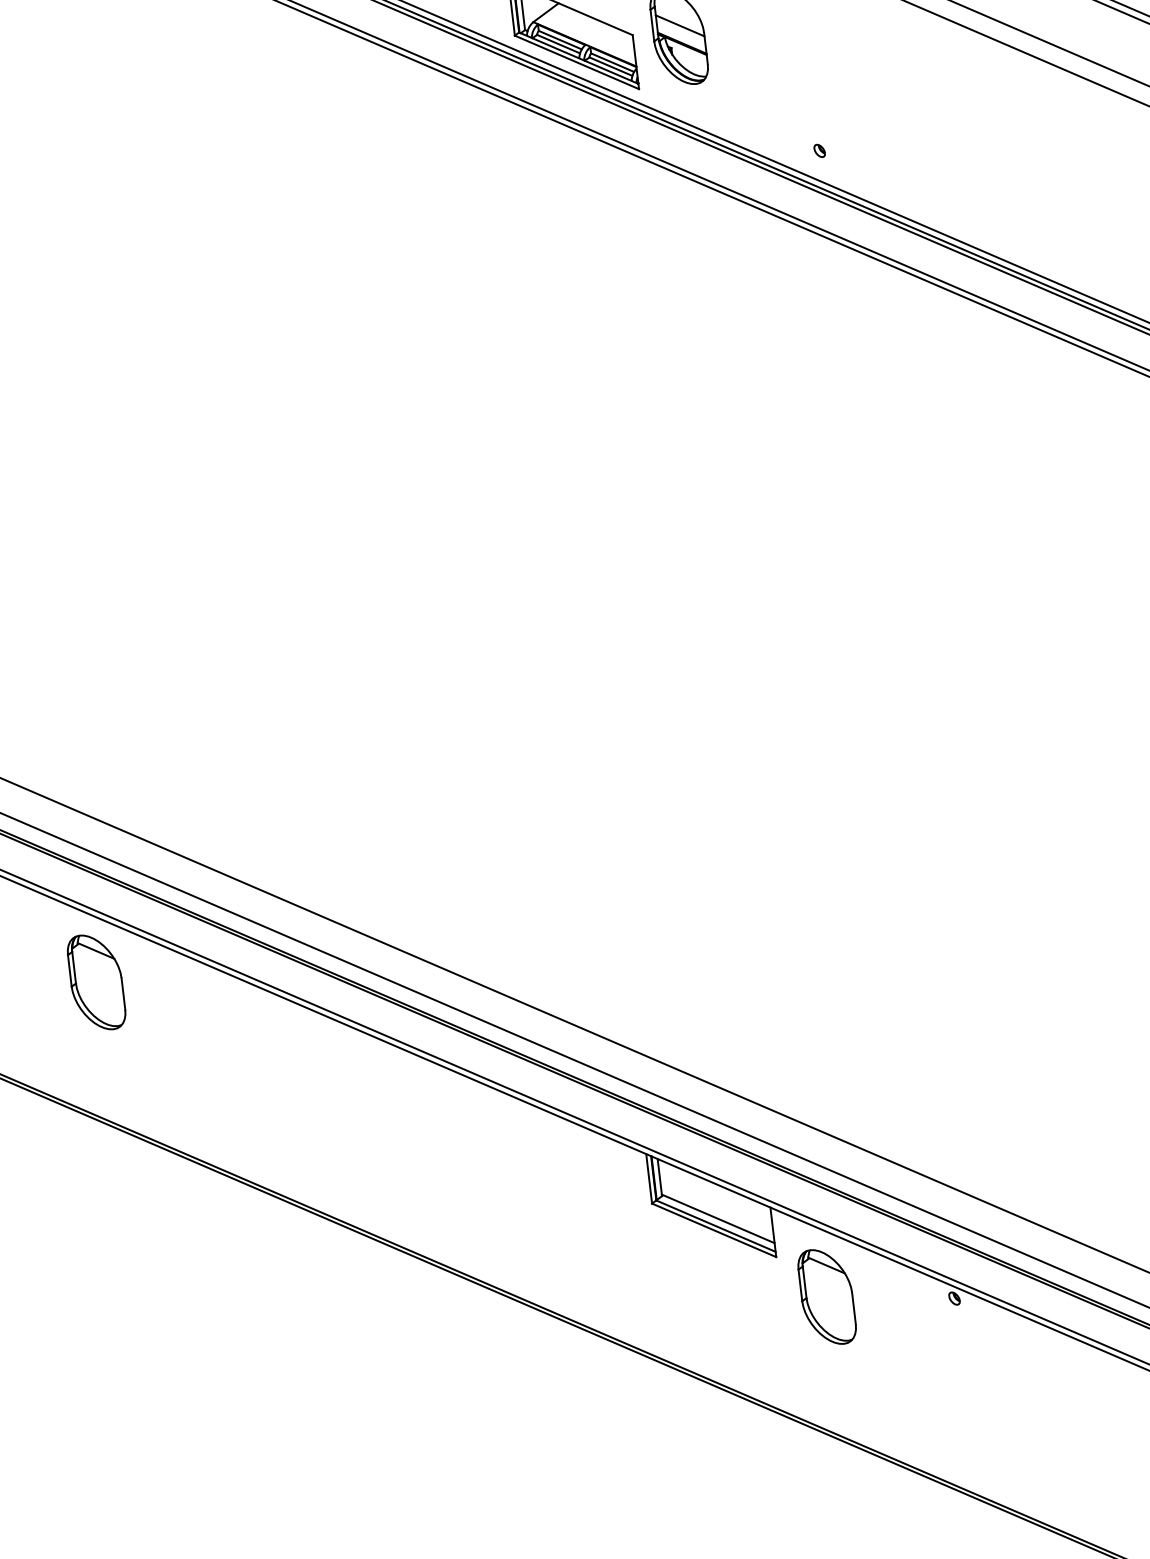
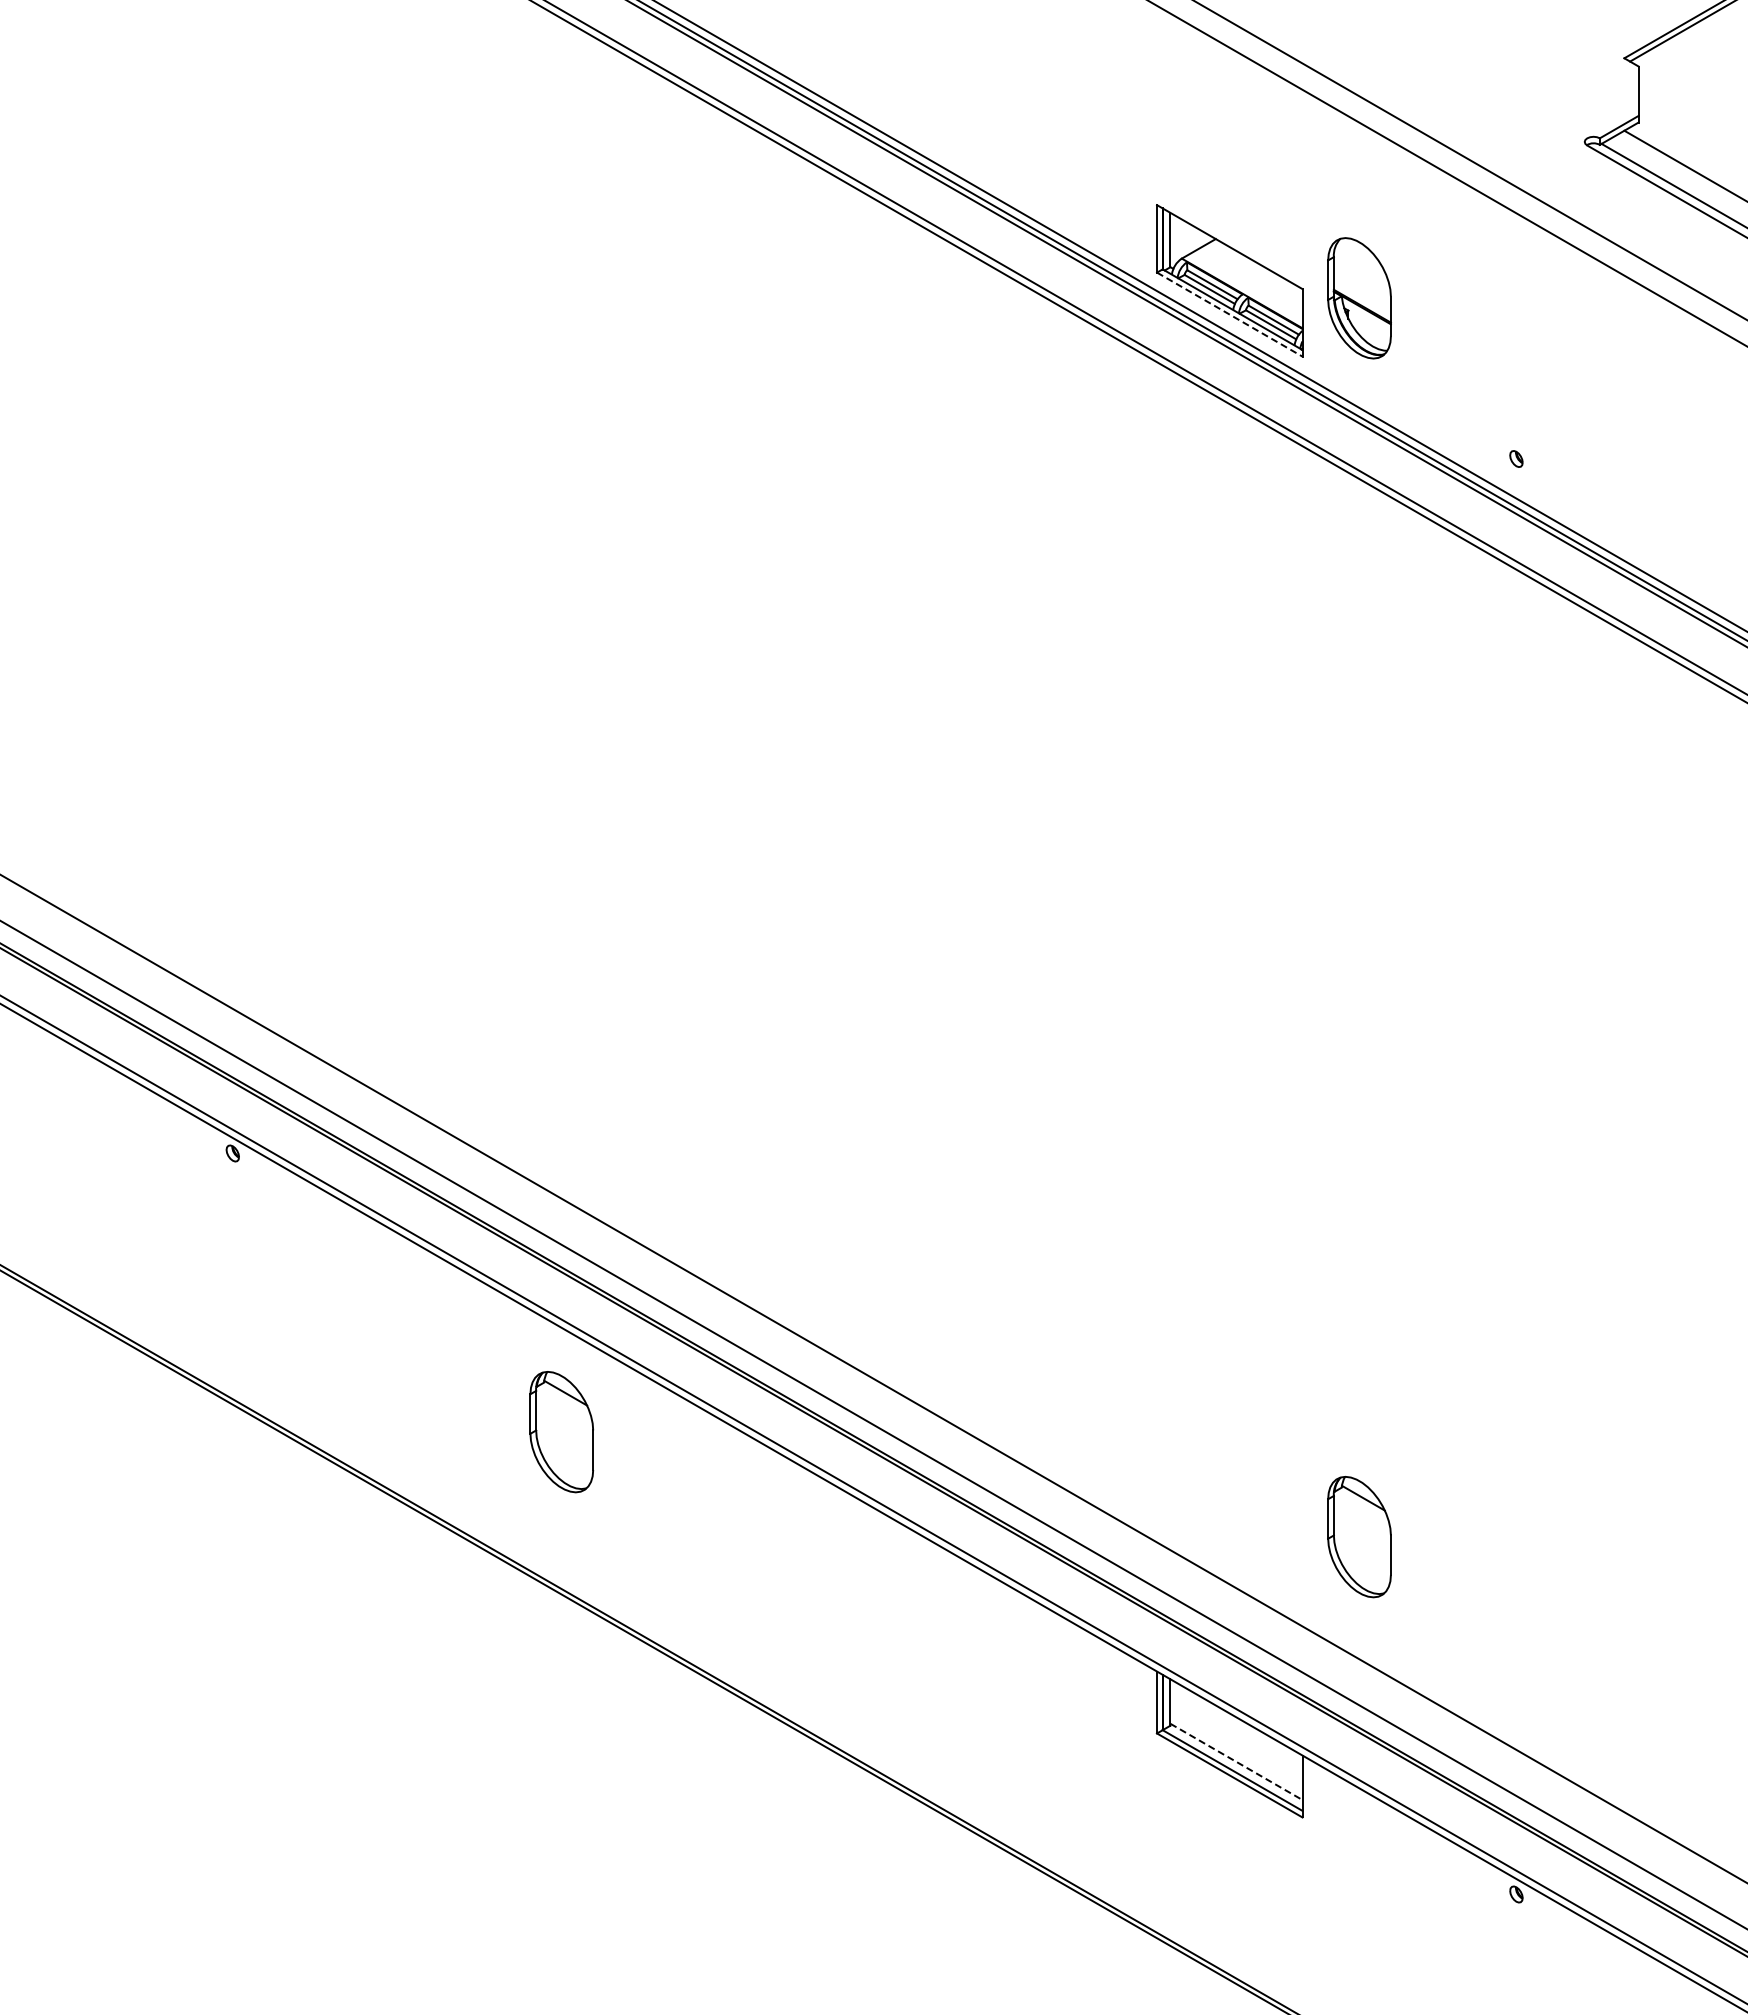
line: (679, 25) -> (1361, 284), removed
line: (576, 62) -> (1229, 314), solid -> dashed
part: (96, 982) -> (561, 1432), moved
line: (718, 1219) -> (1236, 1762), solid -> dashed
part: (827, 1297) -> (1359, 1537), moved

